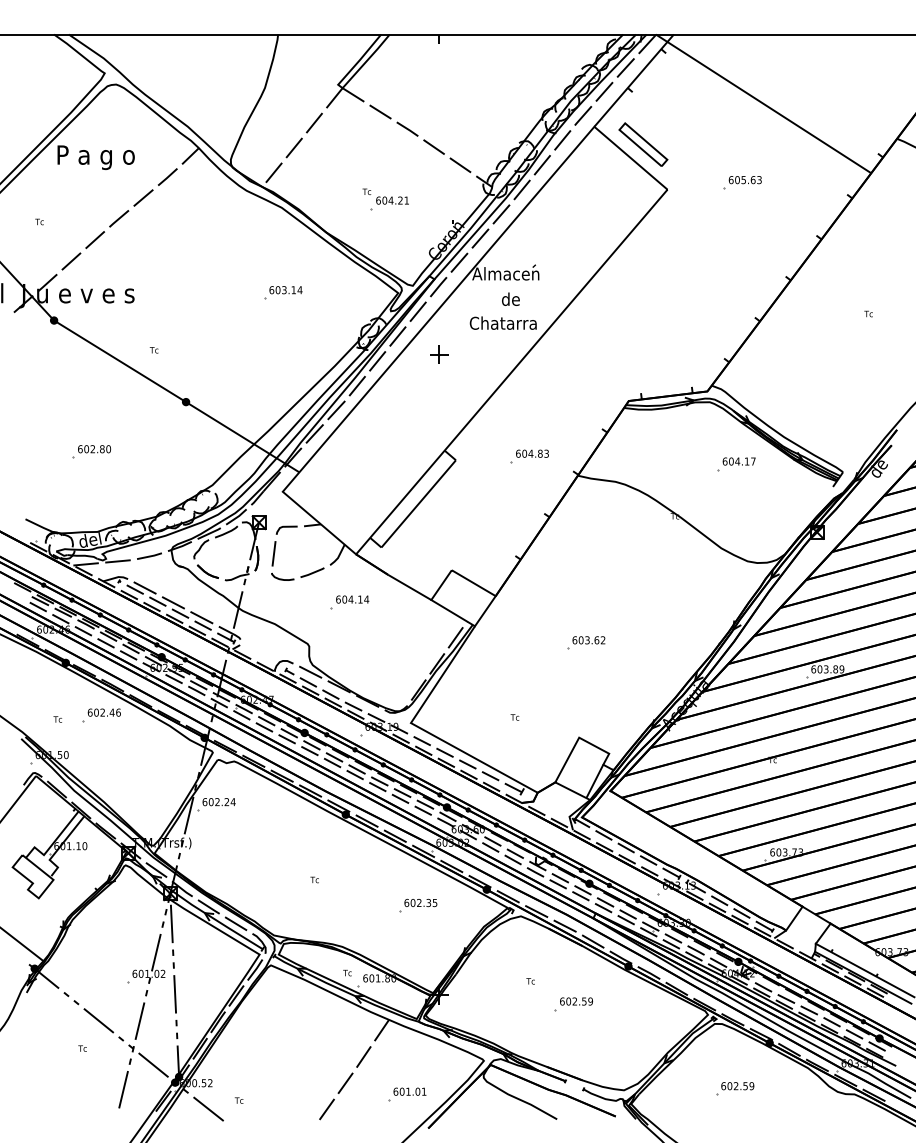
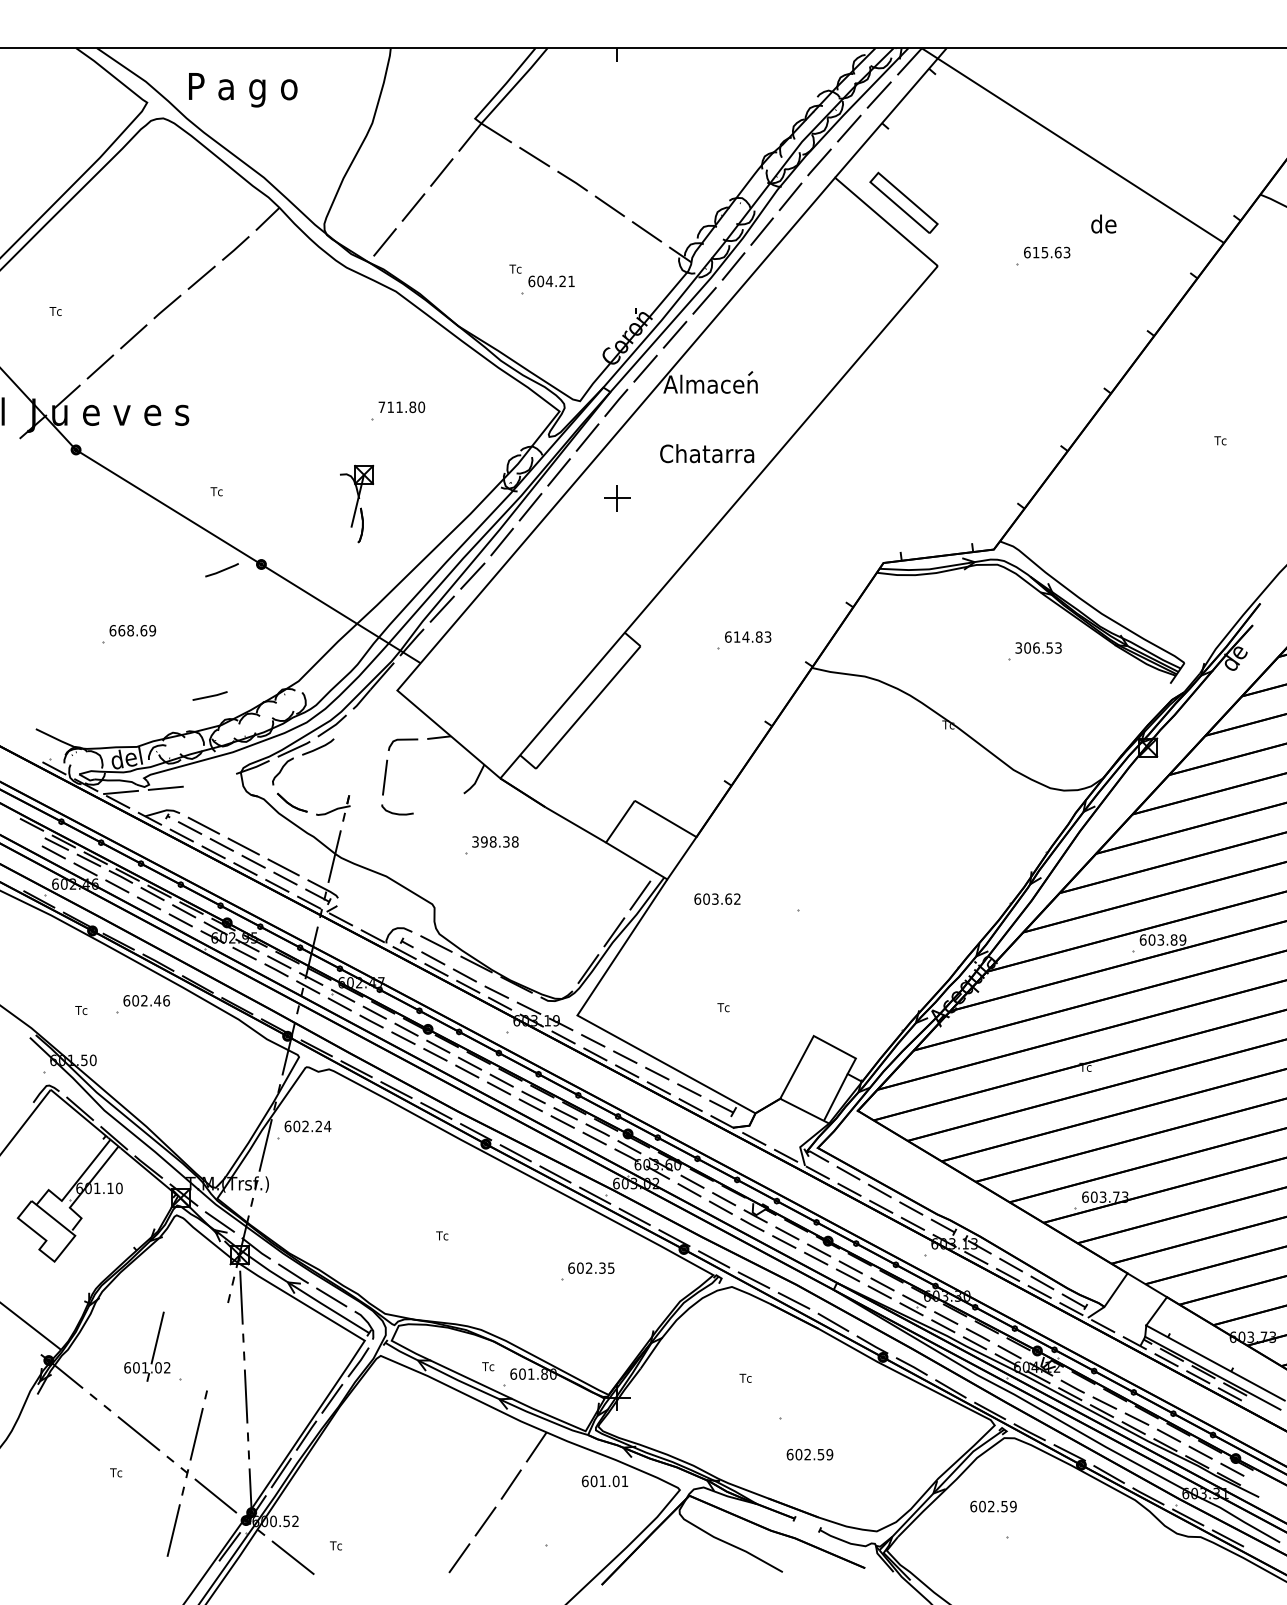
text: (96, 157) -> (243, 90), moved
text: (737, 180) -> (1035, 252), 605.63 -> 615.63
text: (285, 290) -> (401, 407), 603.14 -> 711.80
text: (510, 298) -> (1103, 223), moved
text: (97, 449) -> (136, 630), 602.80 -> 668.69
text: (524, 453) -> (736, 636), 604.83 -> 614.83
text: (739, 461) -> (1038, 647), 604.17 -> 306.53
part: (254, 543) -> (357, 504), moved
line: (149, 555) -> (209, 695), moved
line: (312, 572) -> (221, 570), moved
text: (352, 599) -> (495, 841), 604.14 -> 398.38
text: (588, 639) -> (717, 898), moved
part: (154, 958) -> (154, 1346), moved
text: (576, 1001) -> (809, 1454), moved
text: (737, 1086) -> (993, 1506), moved
text: (409, 1091) -> (604, 1481), moved

